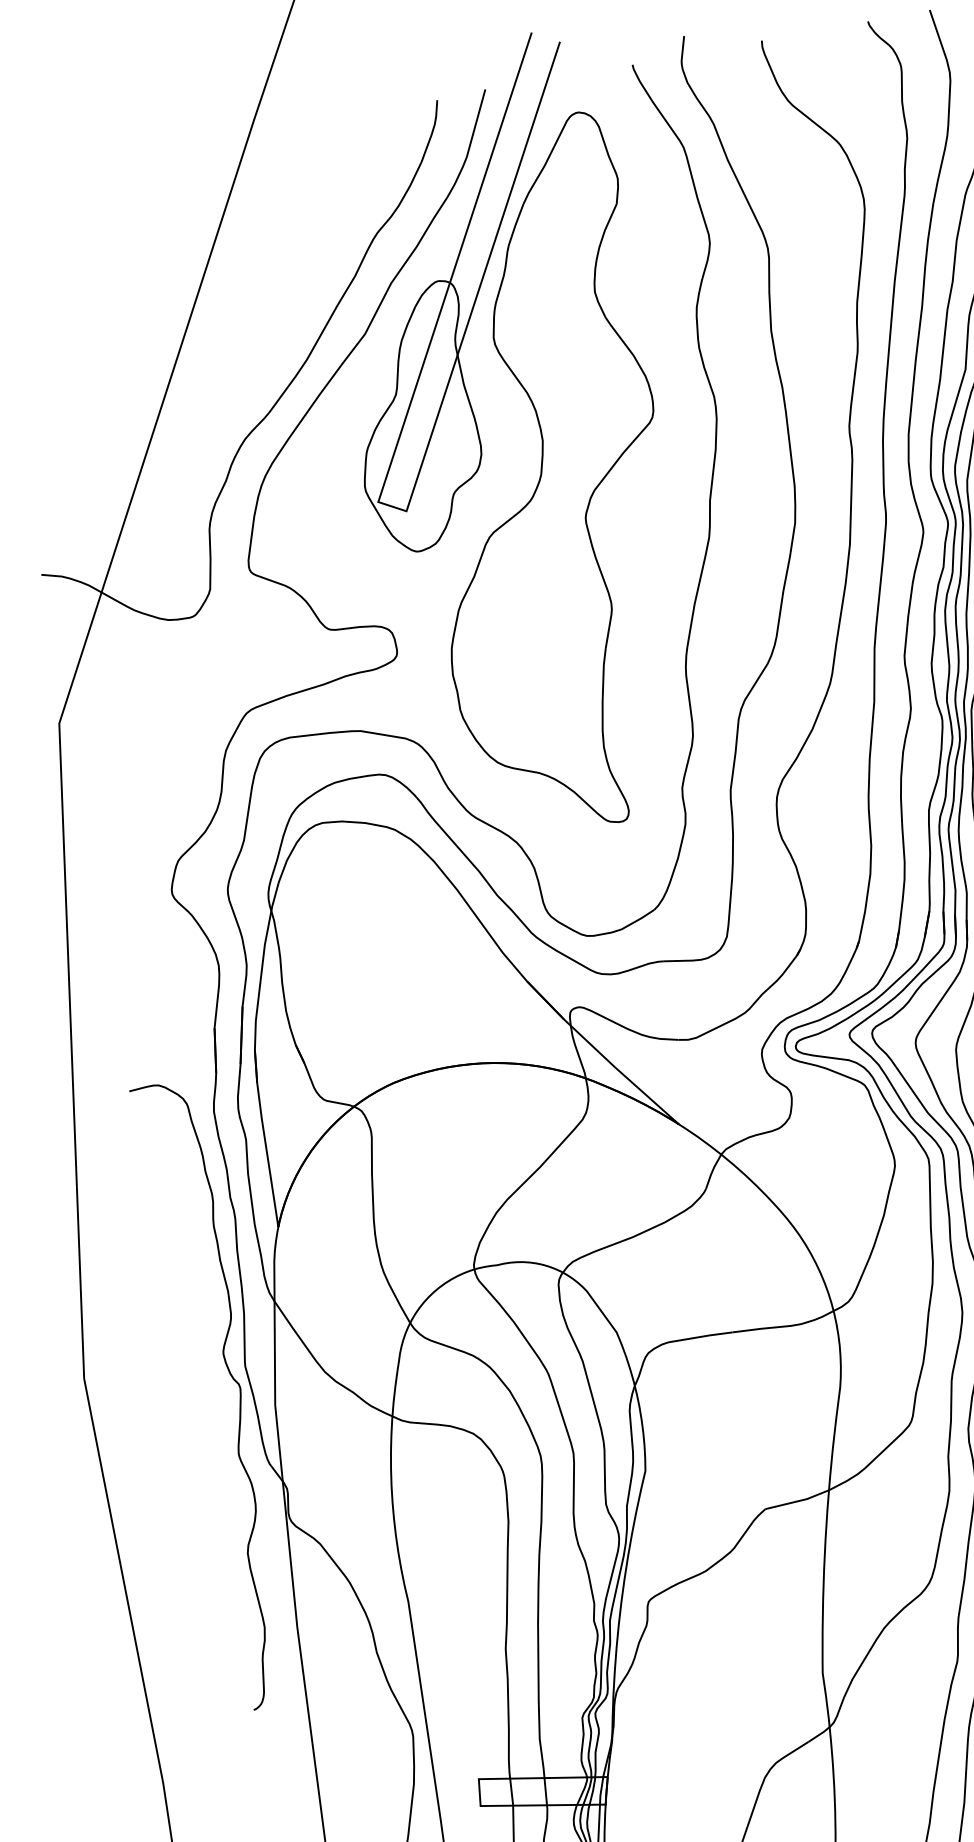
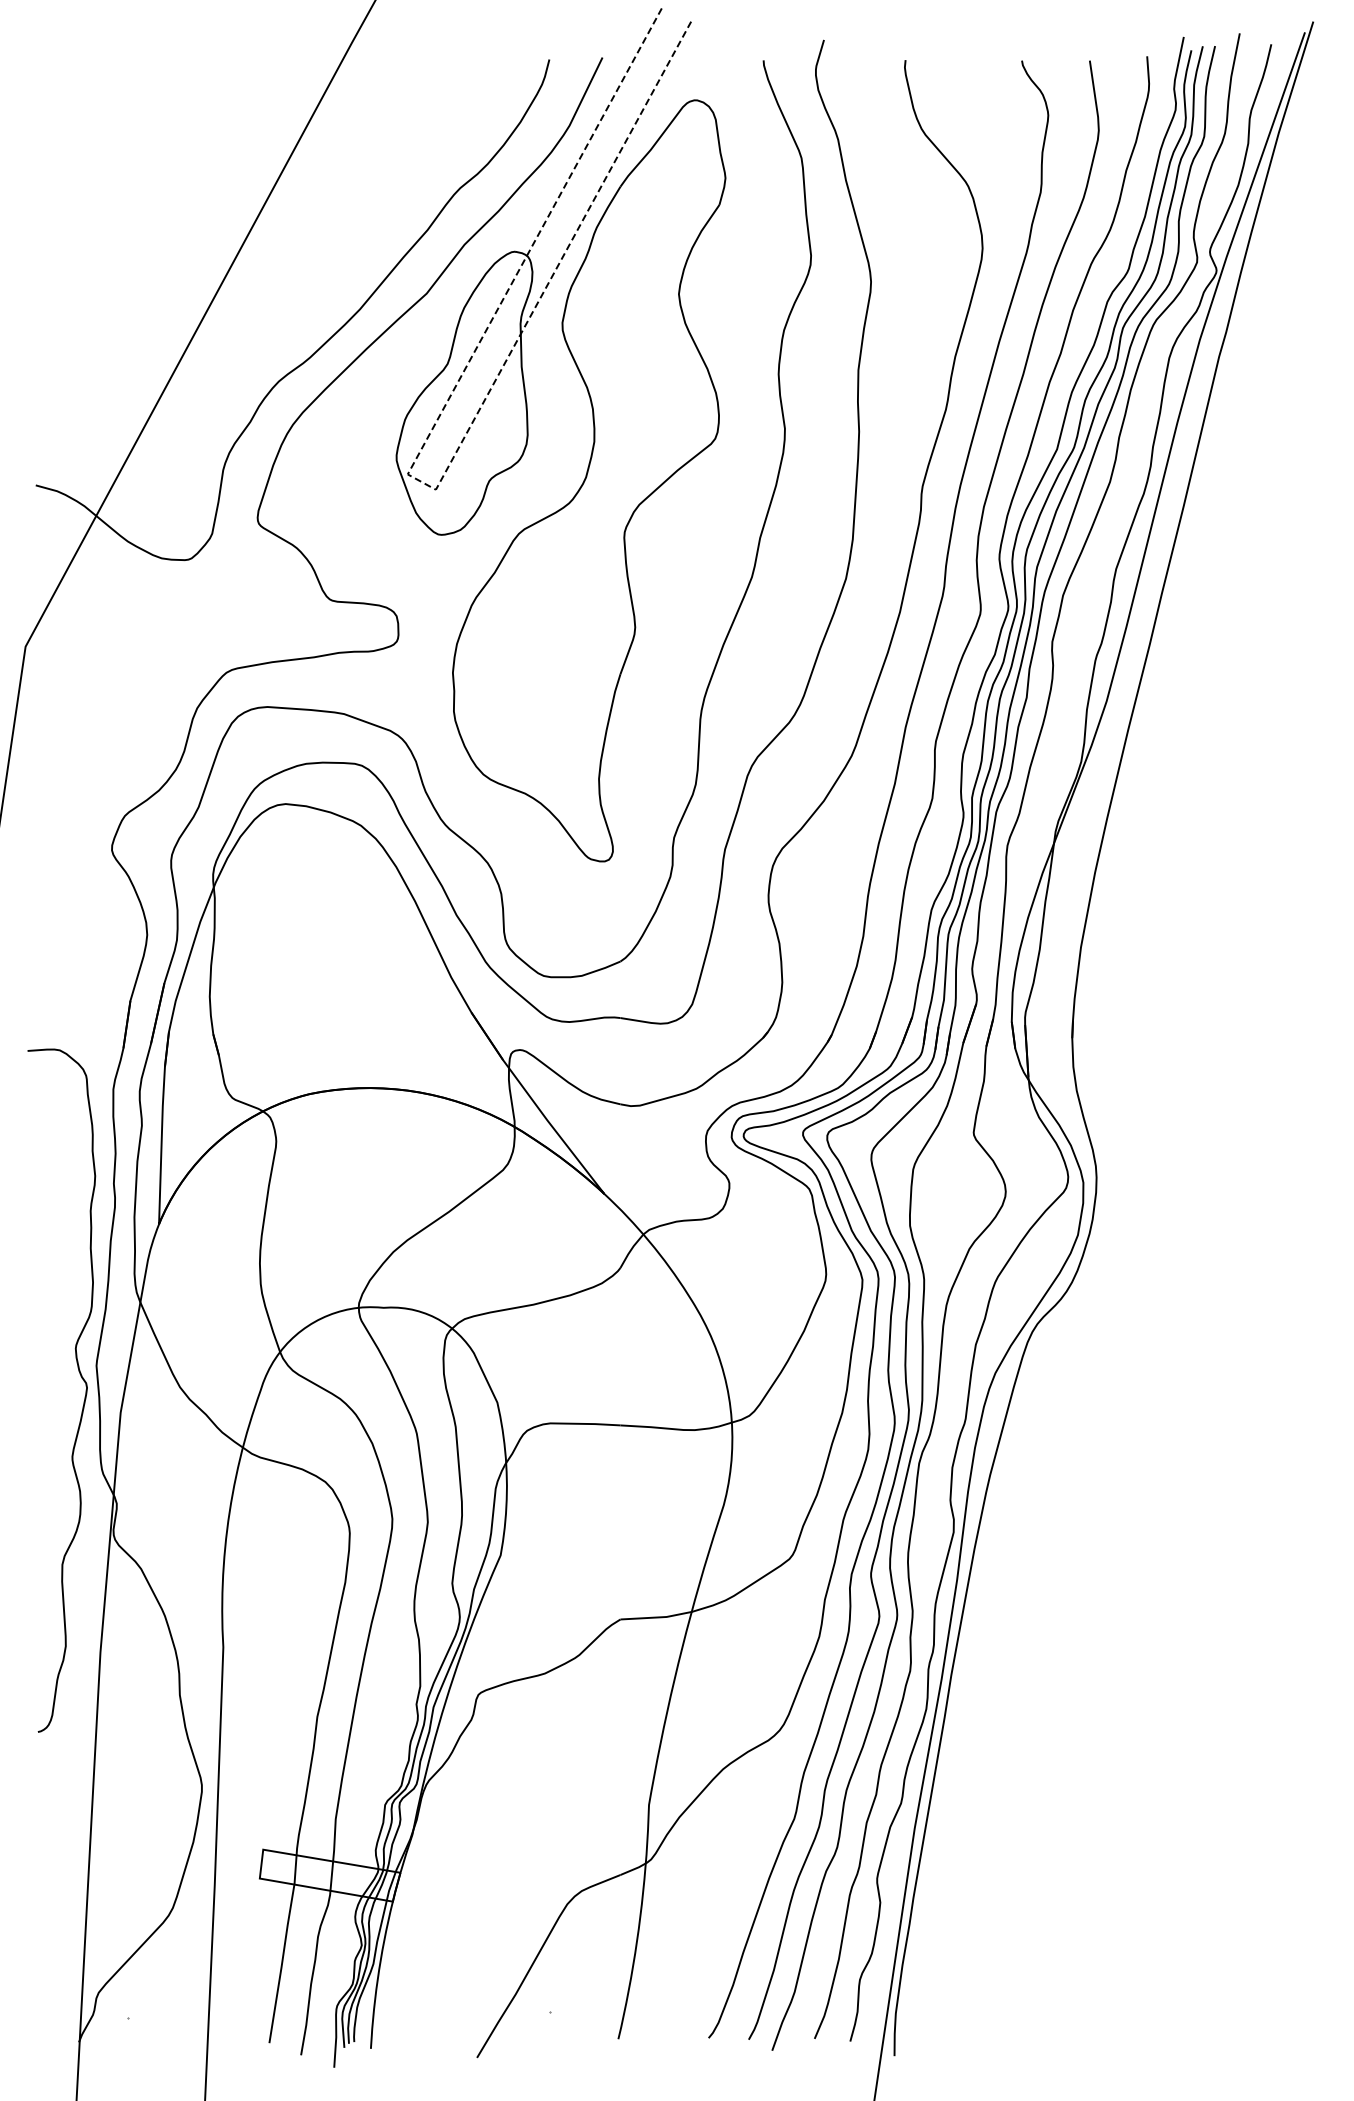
line: (392, 506) -> (421, 481), solid -> dashed

